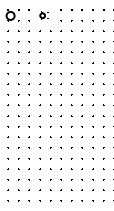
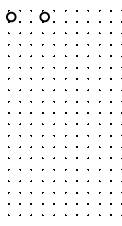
part: (43, 15) -> (46, 16), size x1.67

